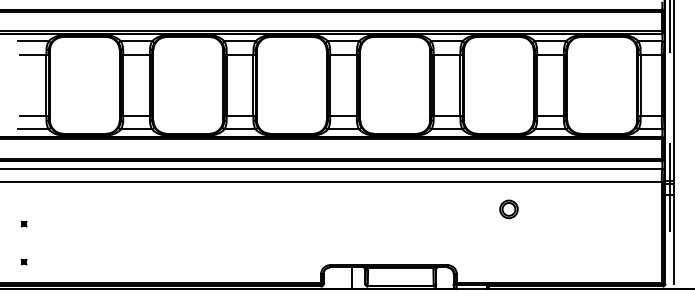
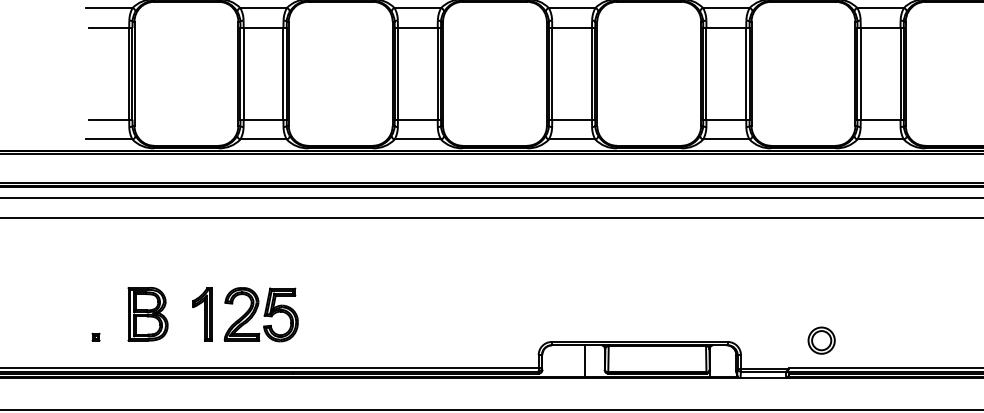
part: (508, 209) -> (820, 340), moved
part: (23, 223) -> (95, 279), removed
part: (59, 246) -> (148, 313), added
part: (124, 246) -> (245, 313), added

